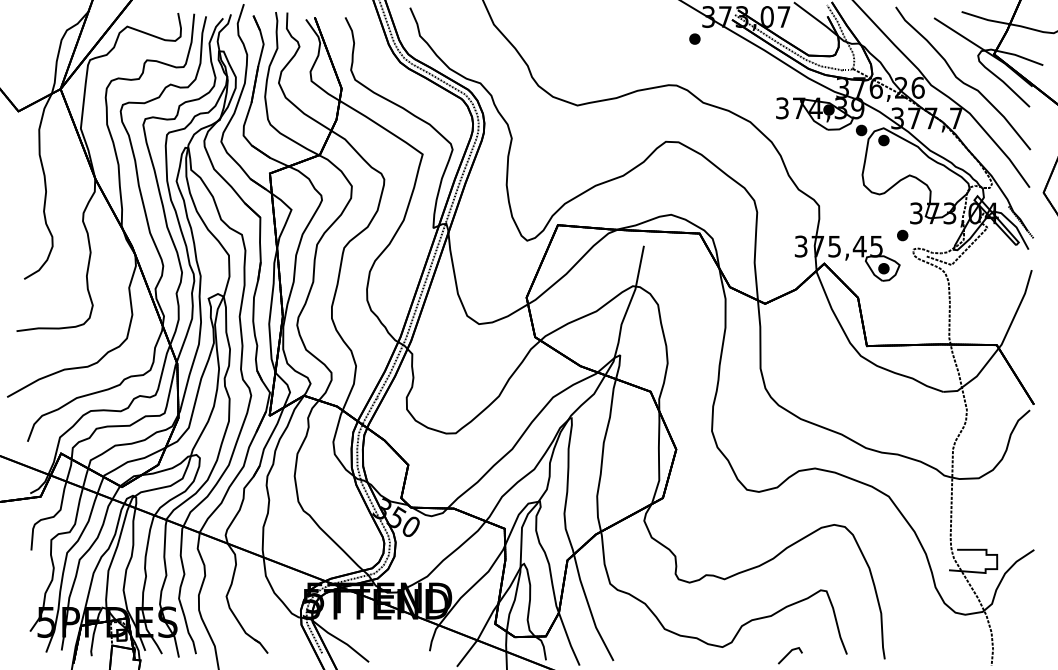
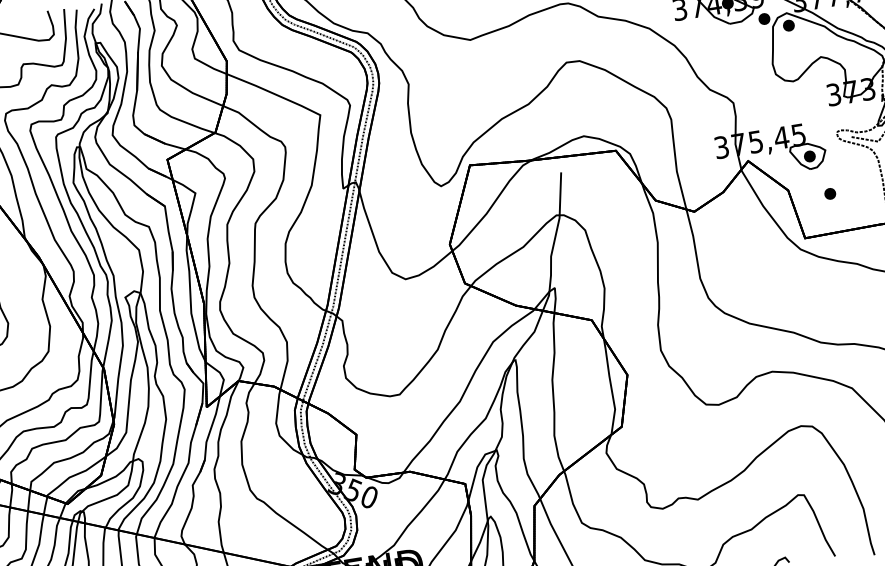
part: (902, 235) -> (830, 193), moved

